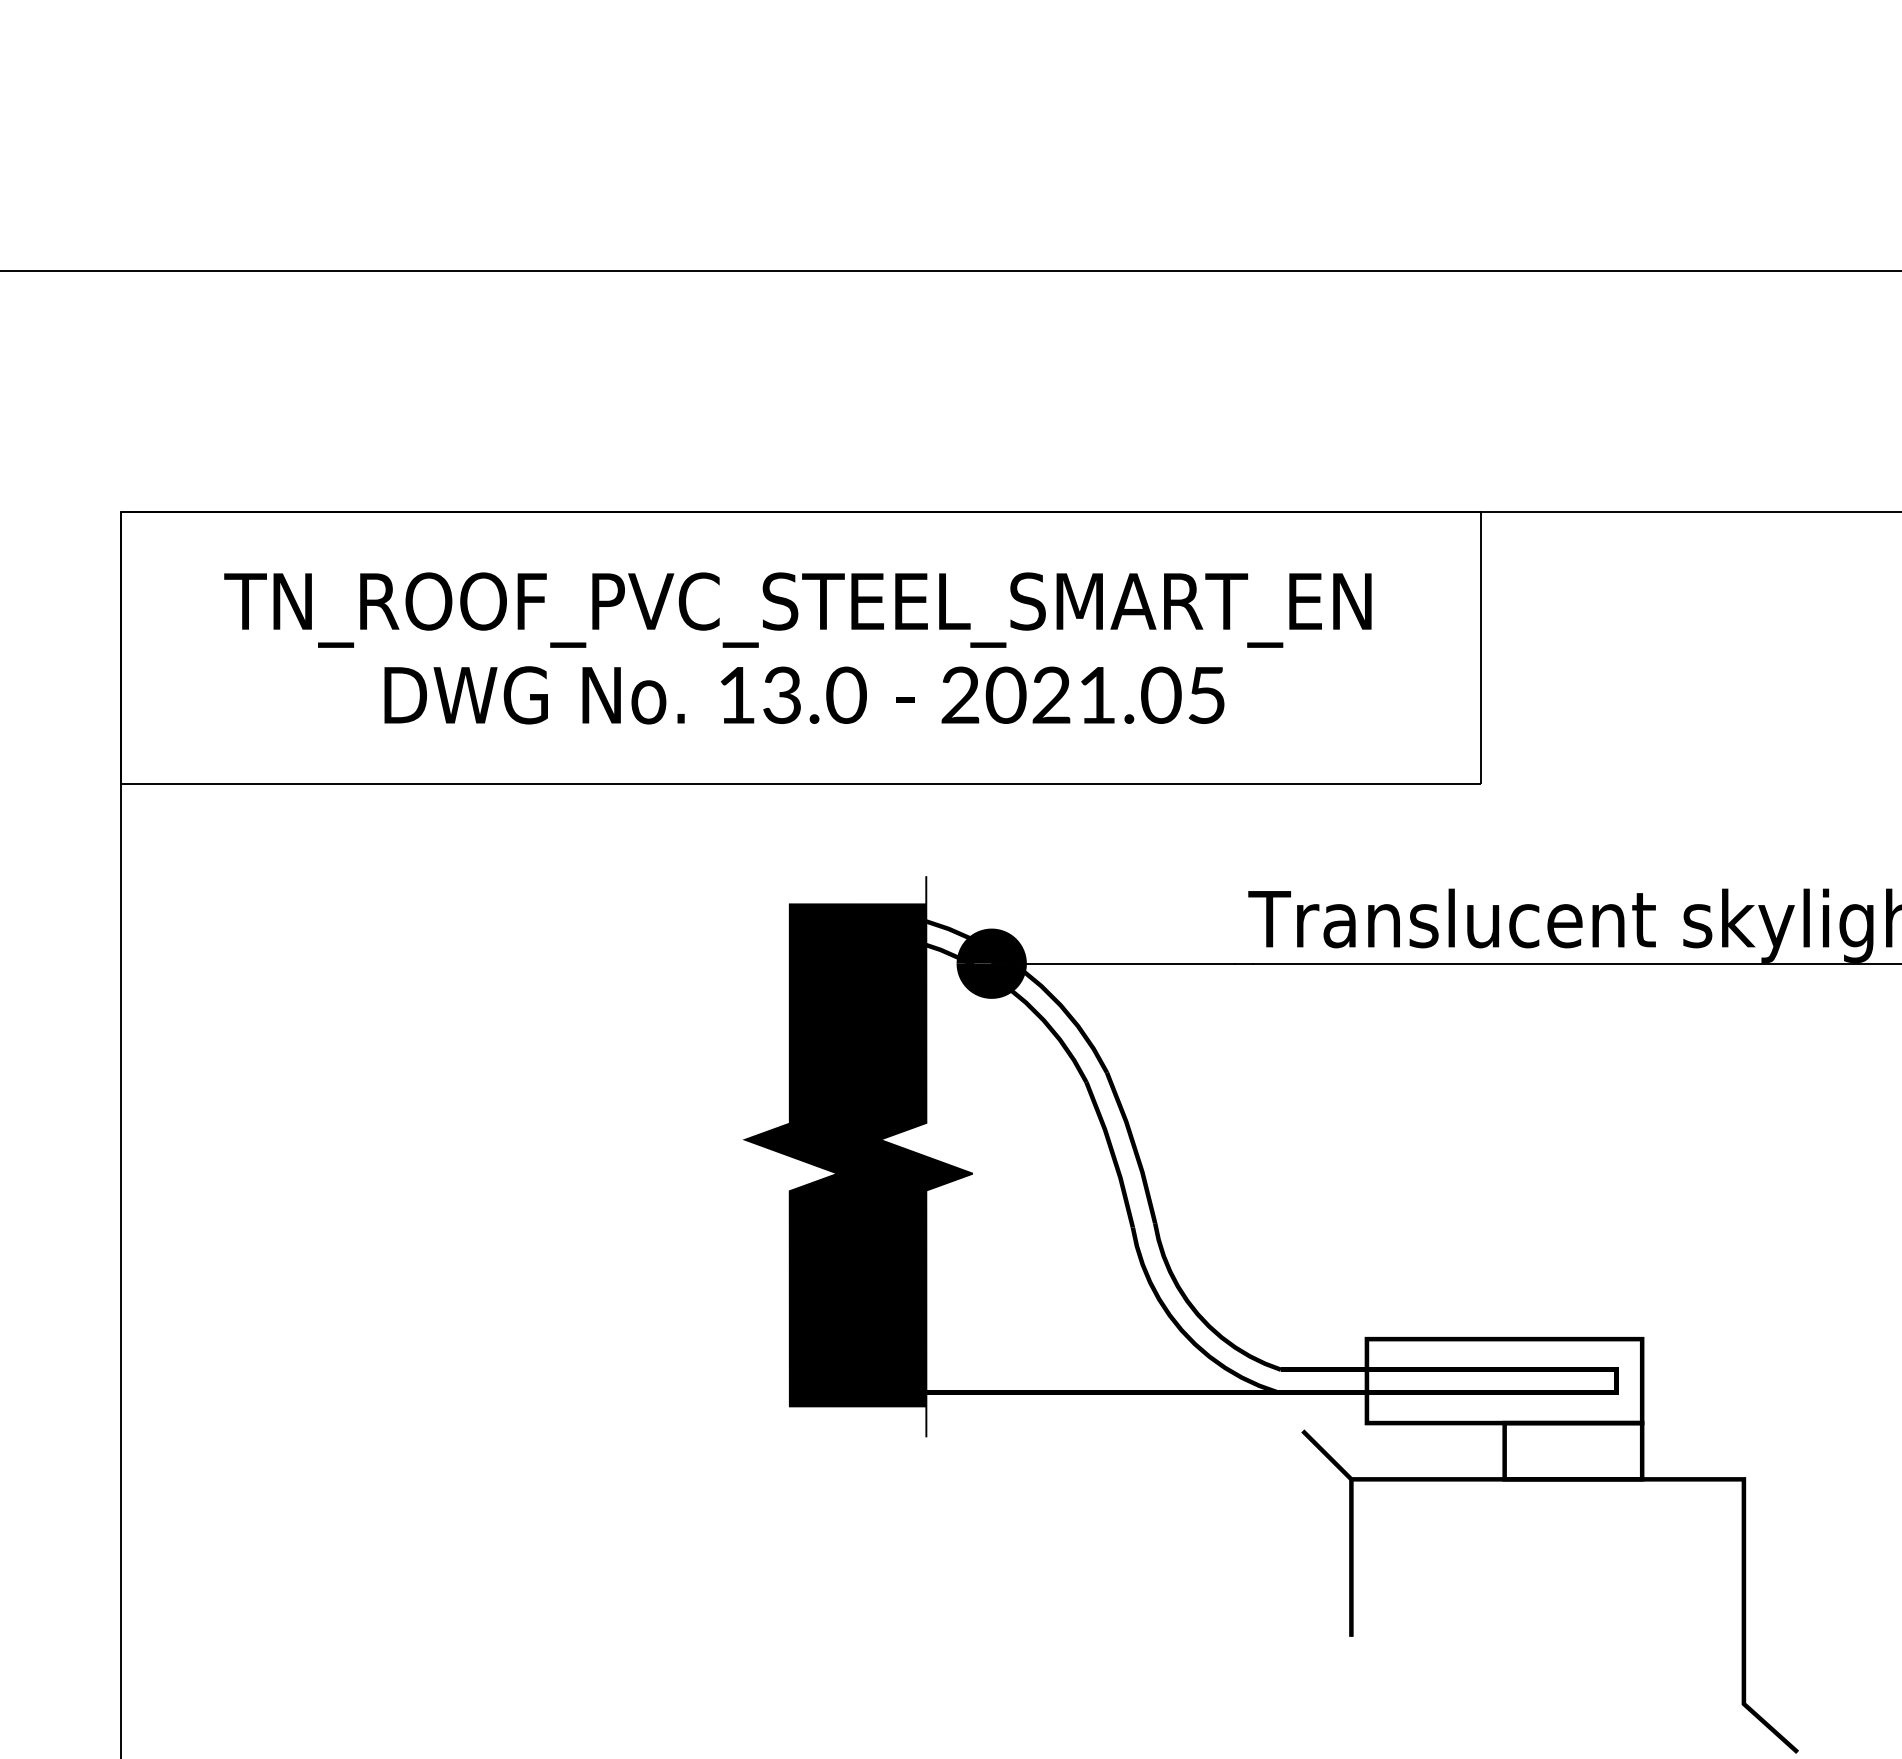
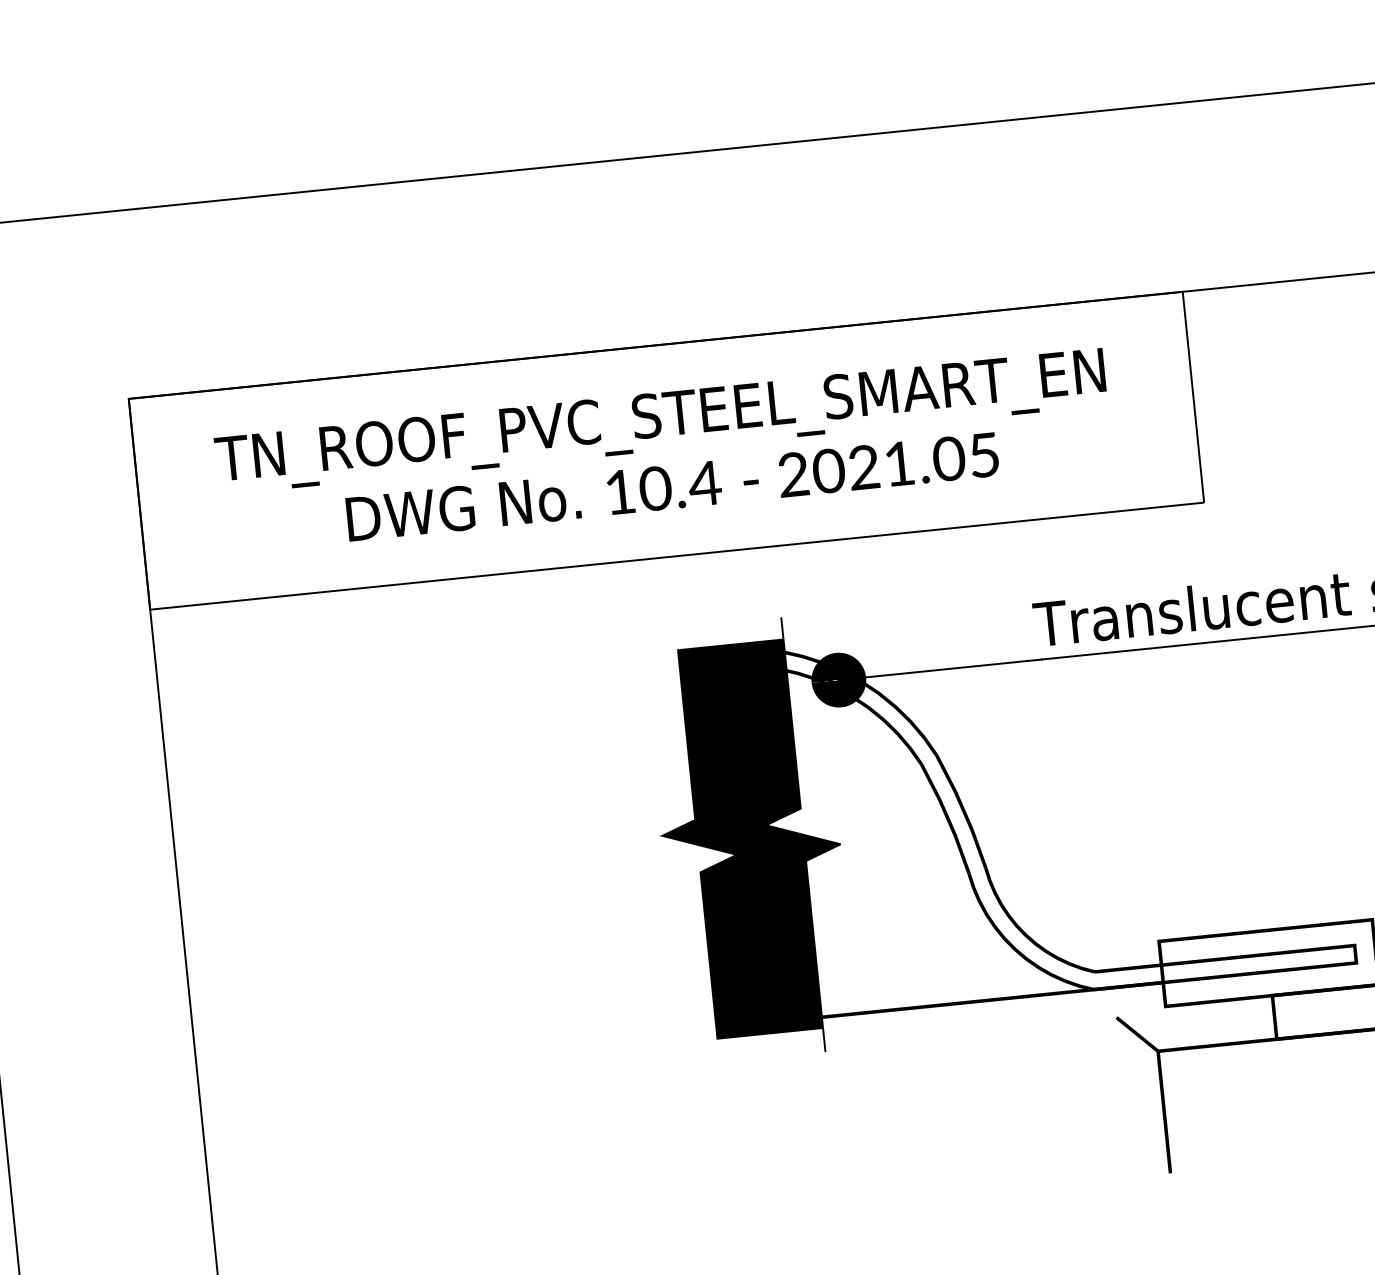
text: (814, 694) -> (680, 485), 13.0 -> 10.4

